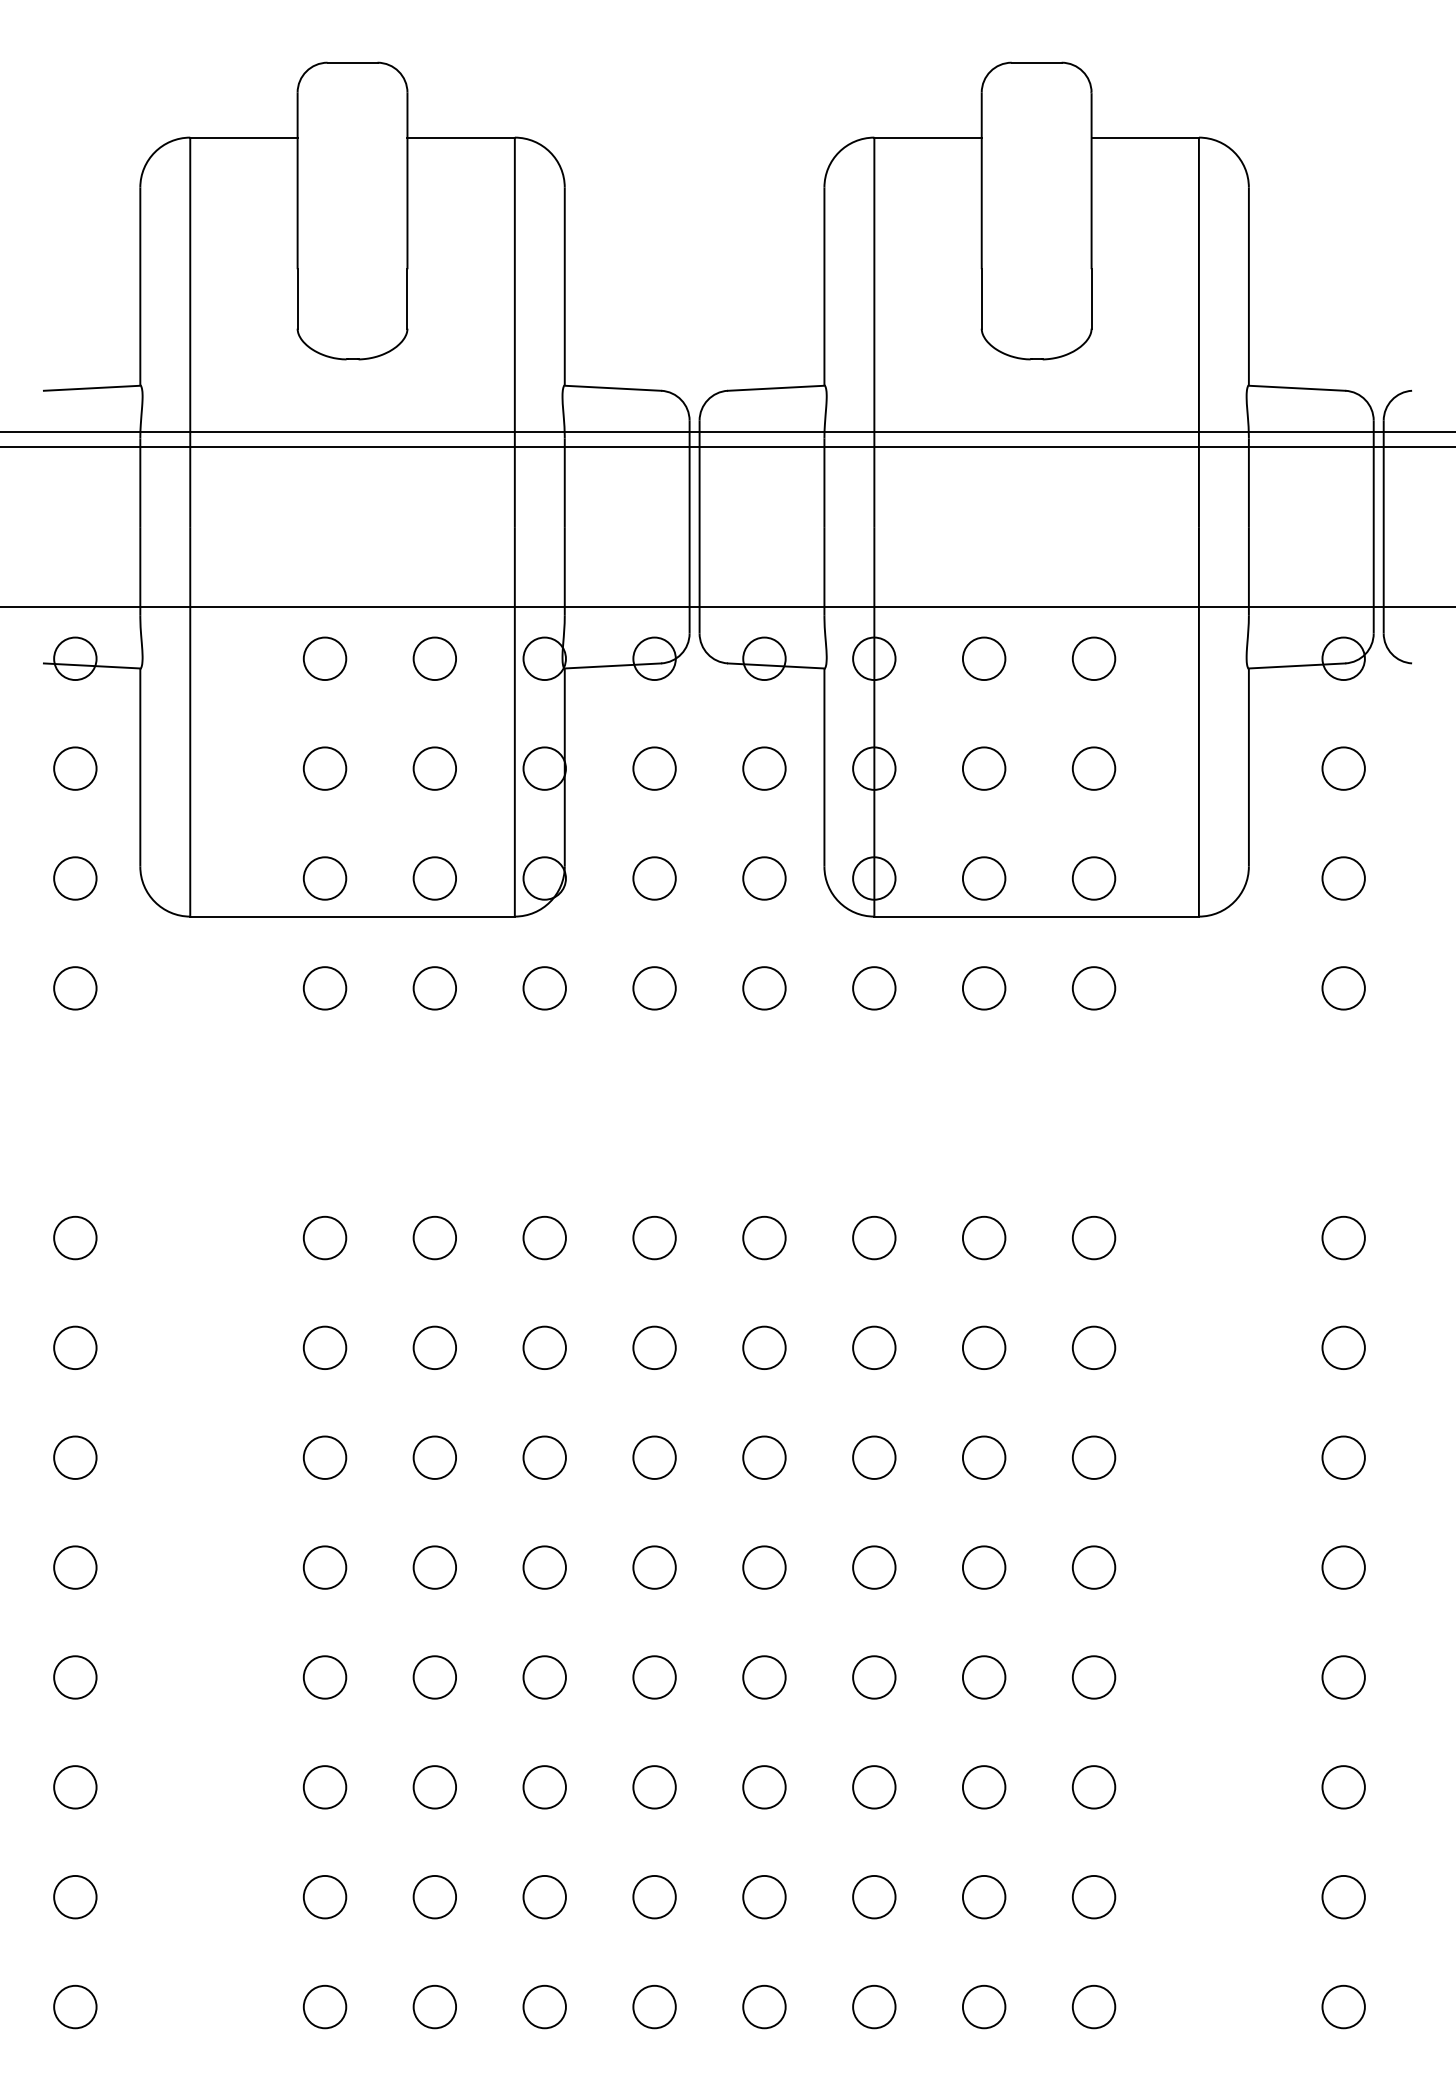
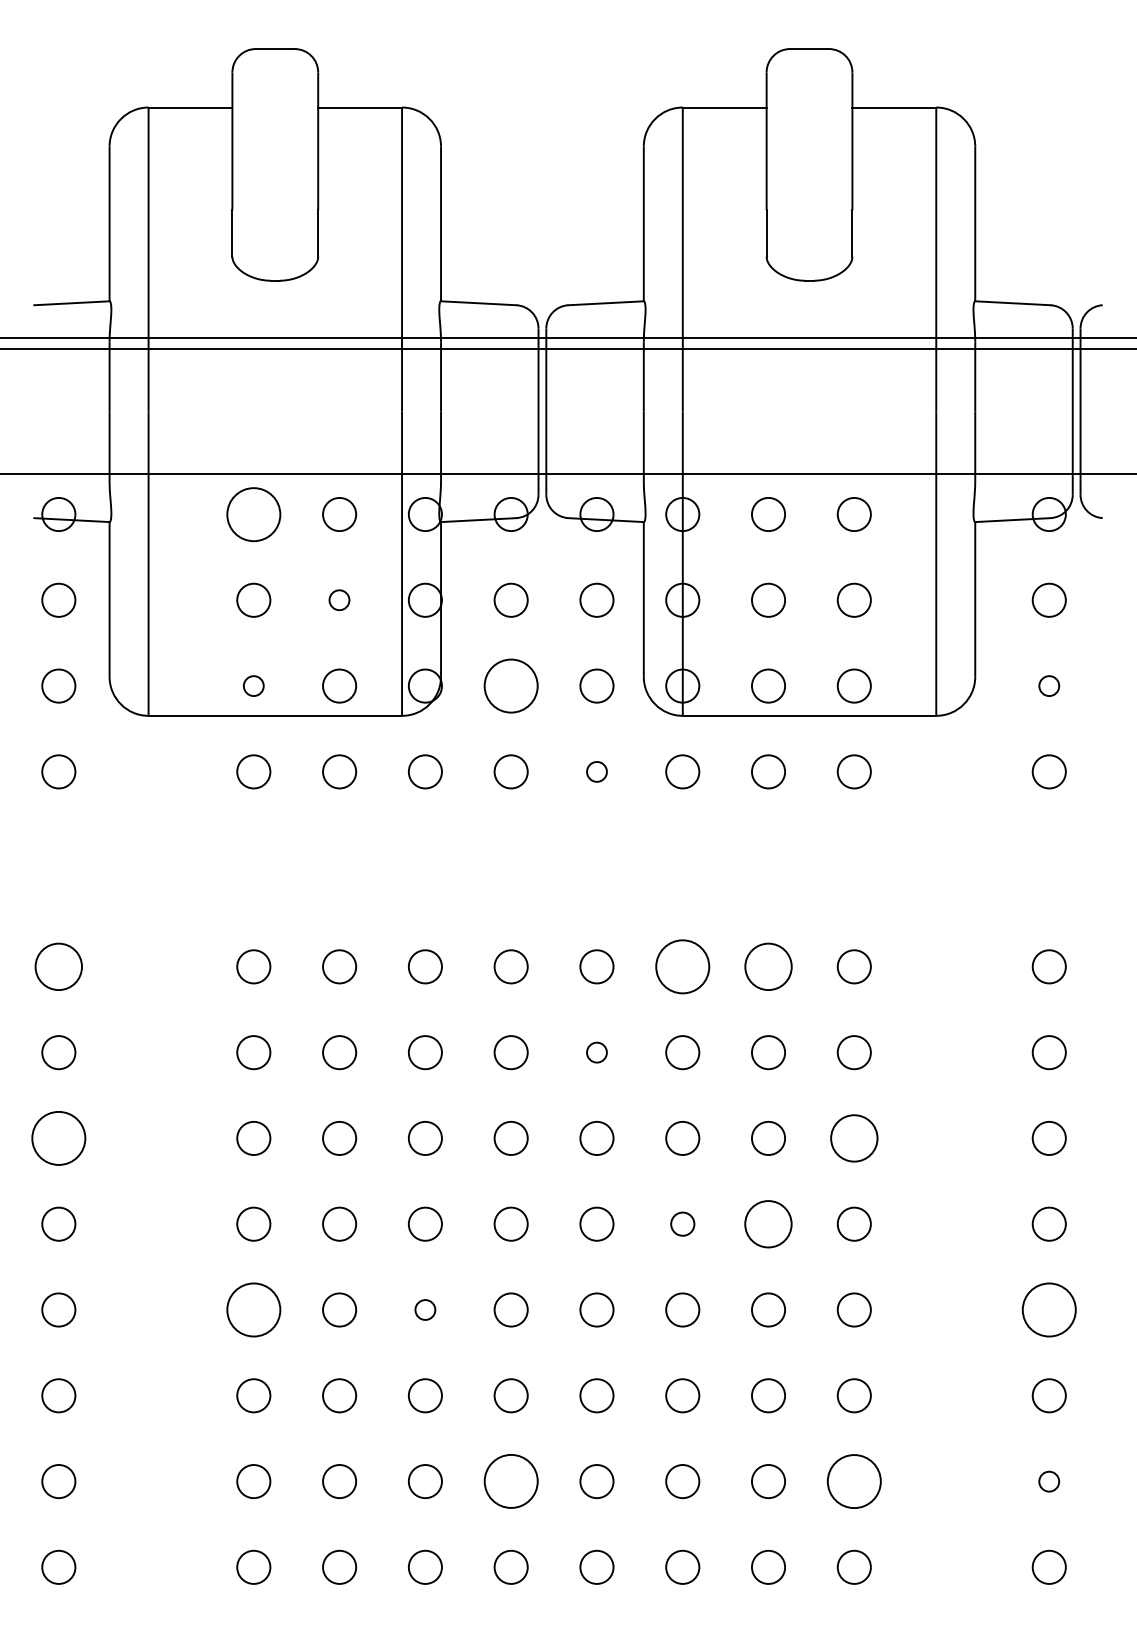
circle: (324, 658) -> (253, 514), size x1.6
circle: (434, 768) -> (339, 600), size x0.6
circle: (324, 878) -> (253, 686), size x0.6
circle: (654, 878) -> (511, 686), size x1.6
circle: (1343, 878) -> (1049, 686), size x0.6
circle: (764, 988) -> (597, 771), size x0.6
circle: (75, 1237) -> (58, 966), size x1.4
circle: (874, 1237) -> (682, 966), size x1.6
circle: (983, 1237) -> (768, 966), size x1.4
circle: (764, 1347) -> (597, 1052), size x0.6
circle: (75, 1457) -> (58, 1138), size x1.6
circle: (1093, 1457) -> (853, 1138), size x1.4
circle: (874, 1567) -> (682, 1224), size x0.7
circle: (984, 1567) -> (768, 1224), size x1.4
circle: (324, 1677) -> (253, 1310), size x1.6
circle: (544, 1677) -> (425, 1310), size x0.6
circle: (1343, 1677) -> (1049, 1310), size x1.6
circle: (1093, 1896) -> (853, 1481), size x1.6
circle: (654, 1897) -> (511, 1481), size x1.6
circle: (1343, 1897) -> (1049, 1481), size x0.6

